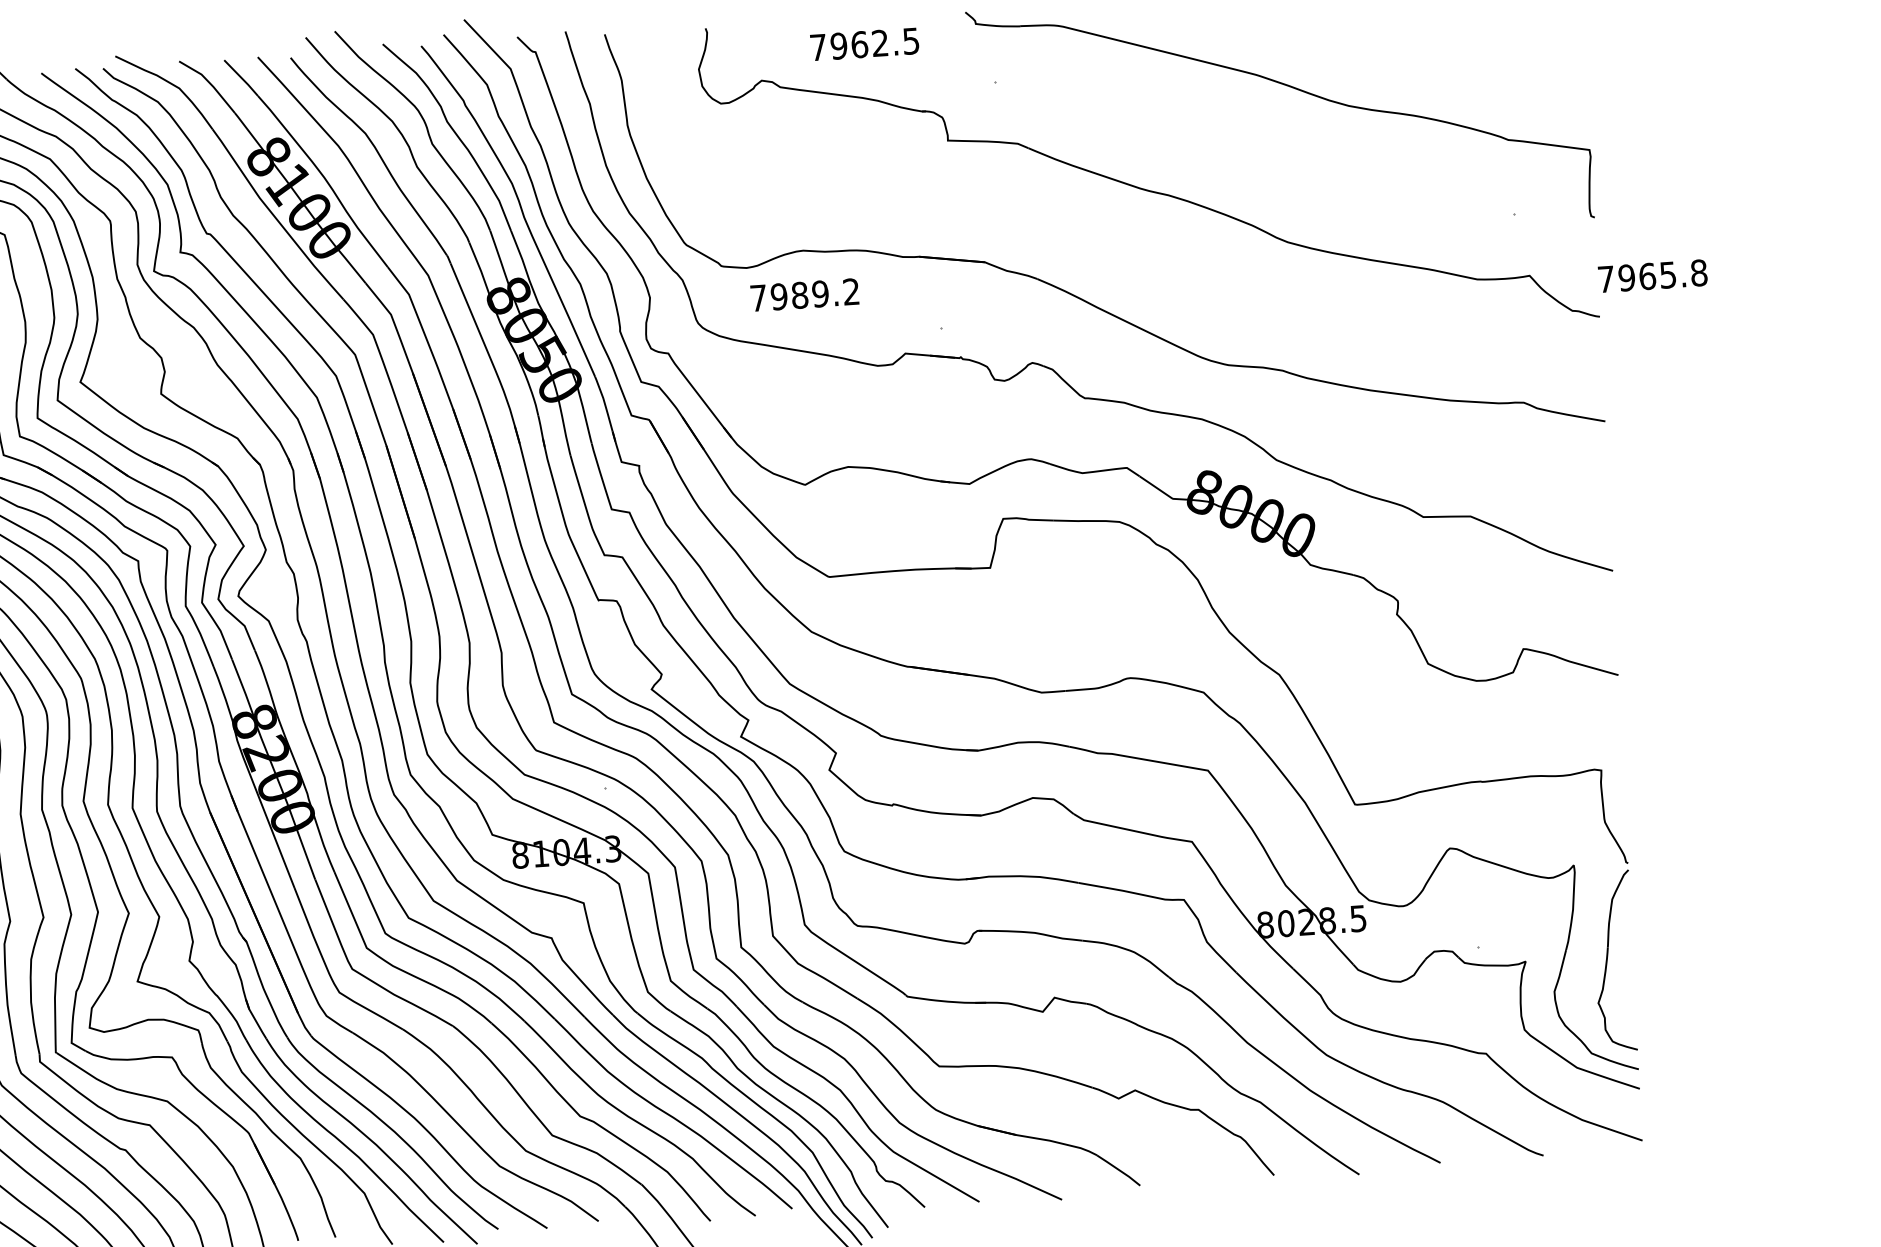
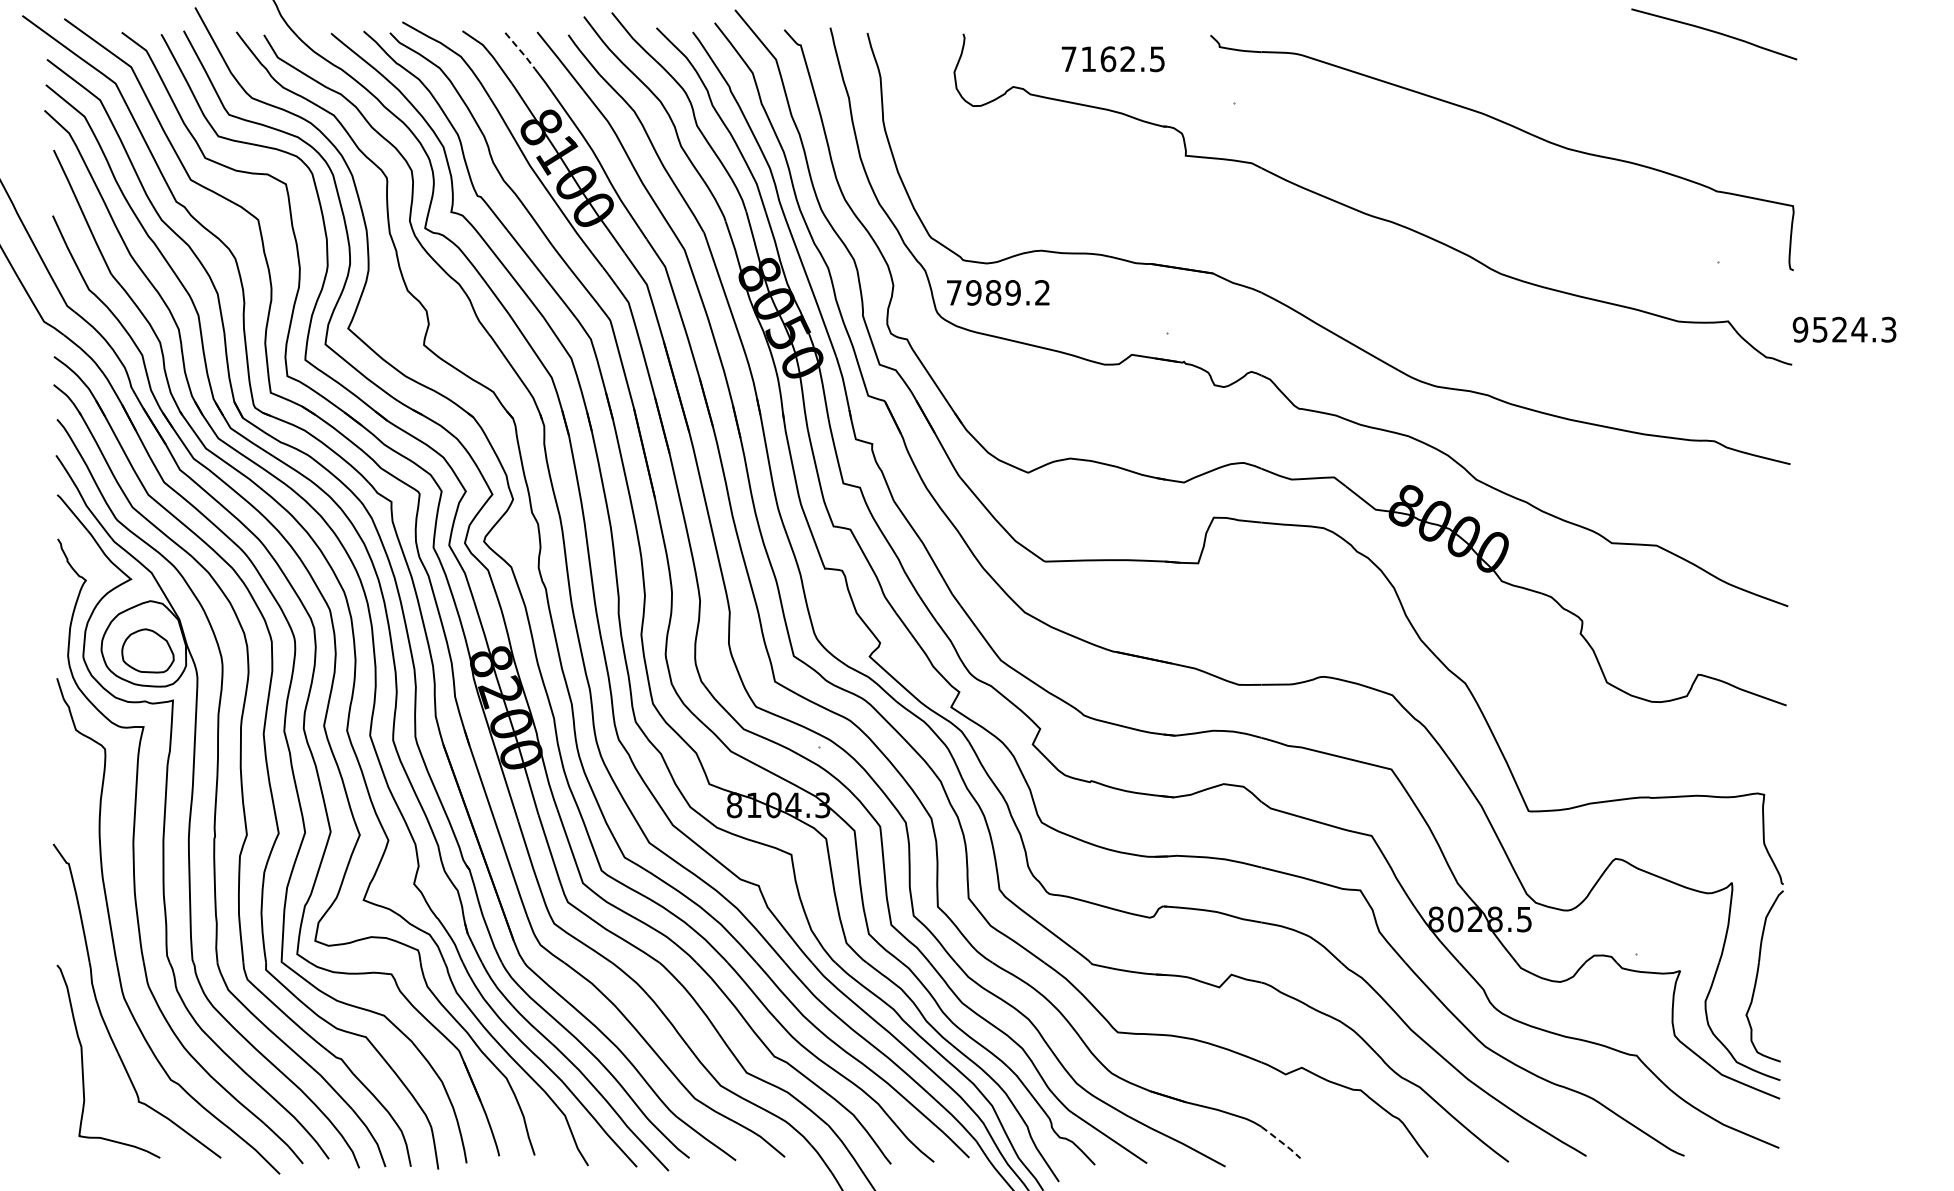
text: (838, 46) -> (1088, 59), 7962.5 -> 7162.5
line: (242, 78) -> (521, 51), solid -> dashed
text: (1652, 275) -> (1844, 329), 7965.8 -> 9524.3
text: (805, 294) -> (998, 292), moved
line: (1119, 1170) -> (1281, 1142), solid -> dashed

